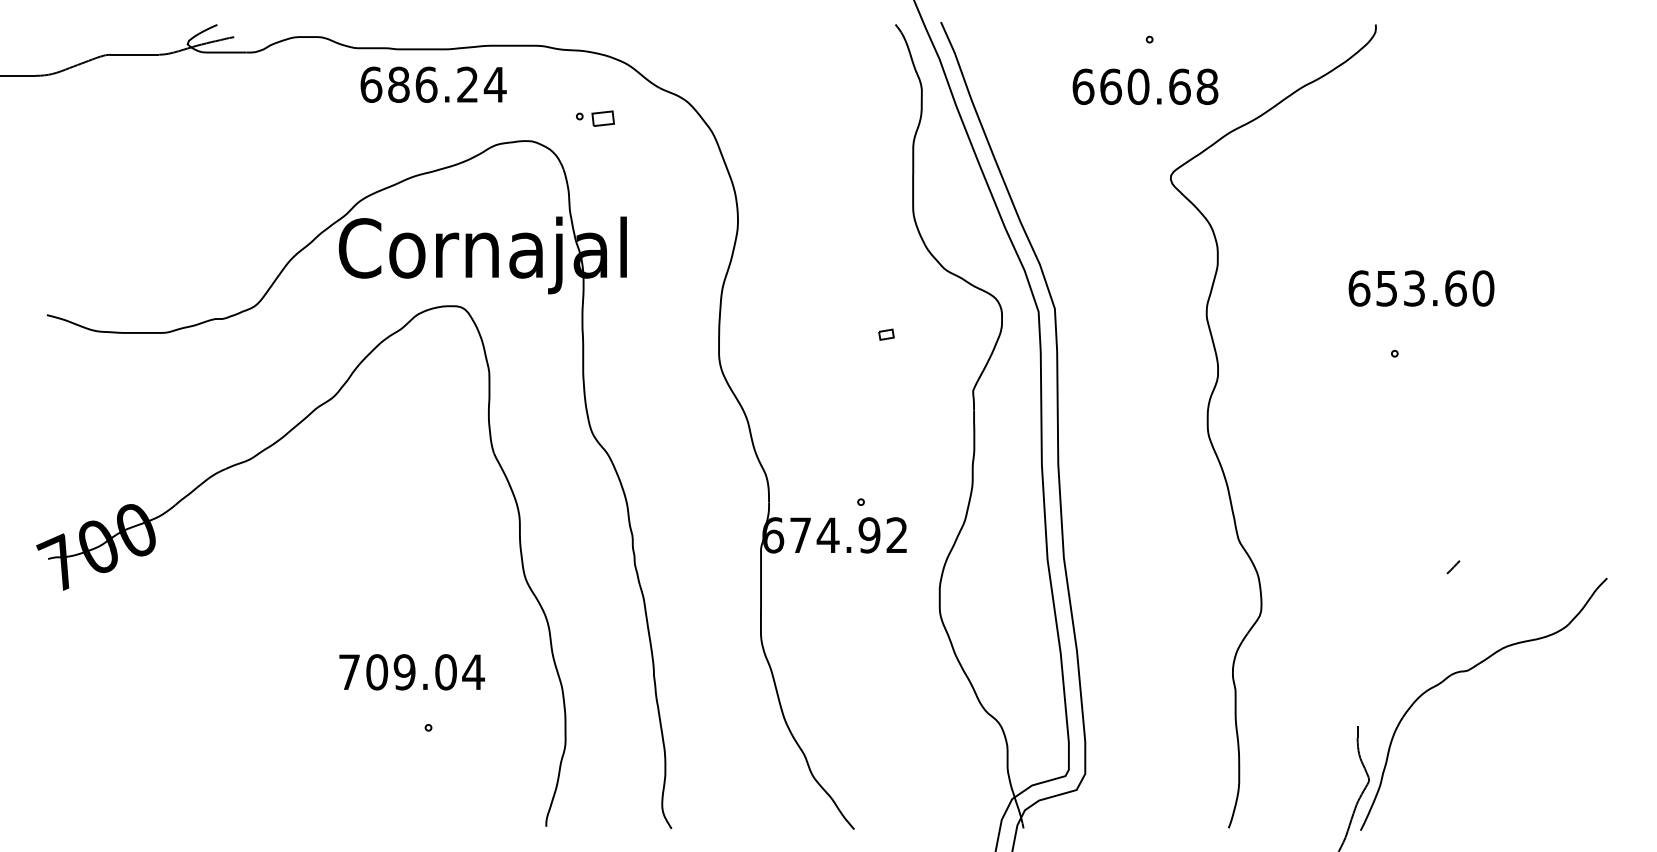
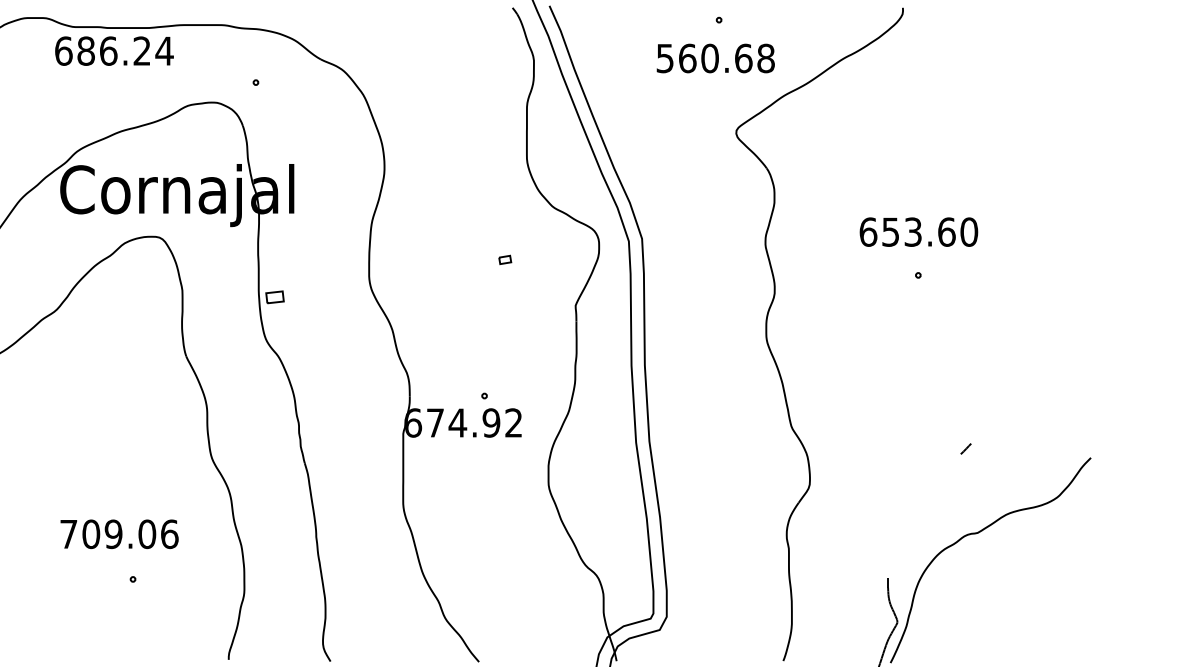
text: (433, 84) -> (114, 50), moved
text: (1083, 86) -> (665, 58), 660.68 -> 560.68
part: (602, 118) -> (274, 297), moved
text: (1421, 288) -> (918, 232), moved
text: (473, 672) -> (169, 534), 709.04 -> 709.06

